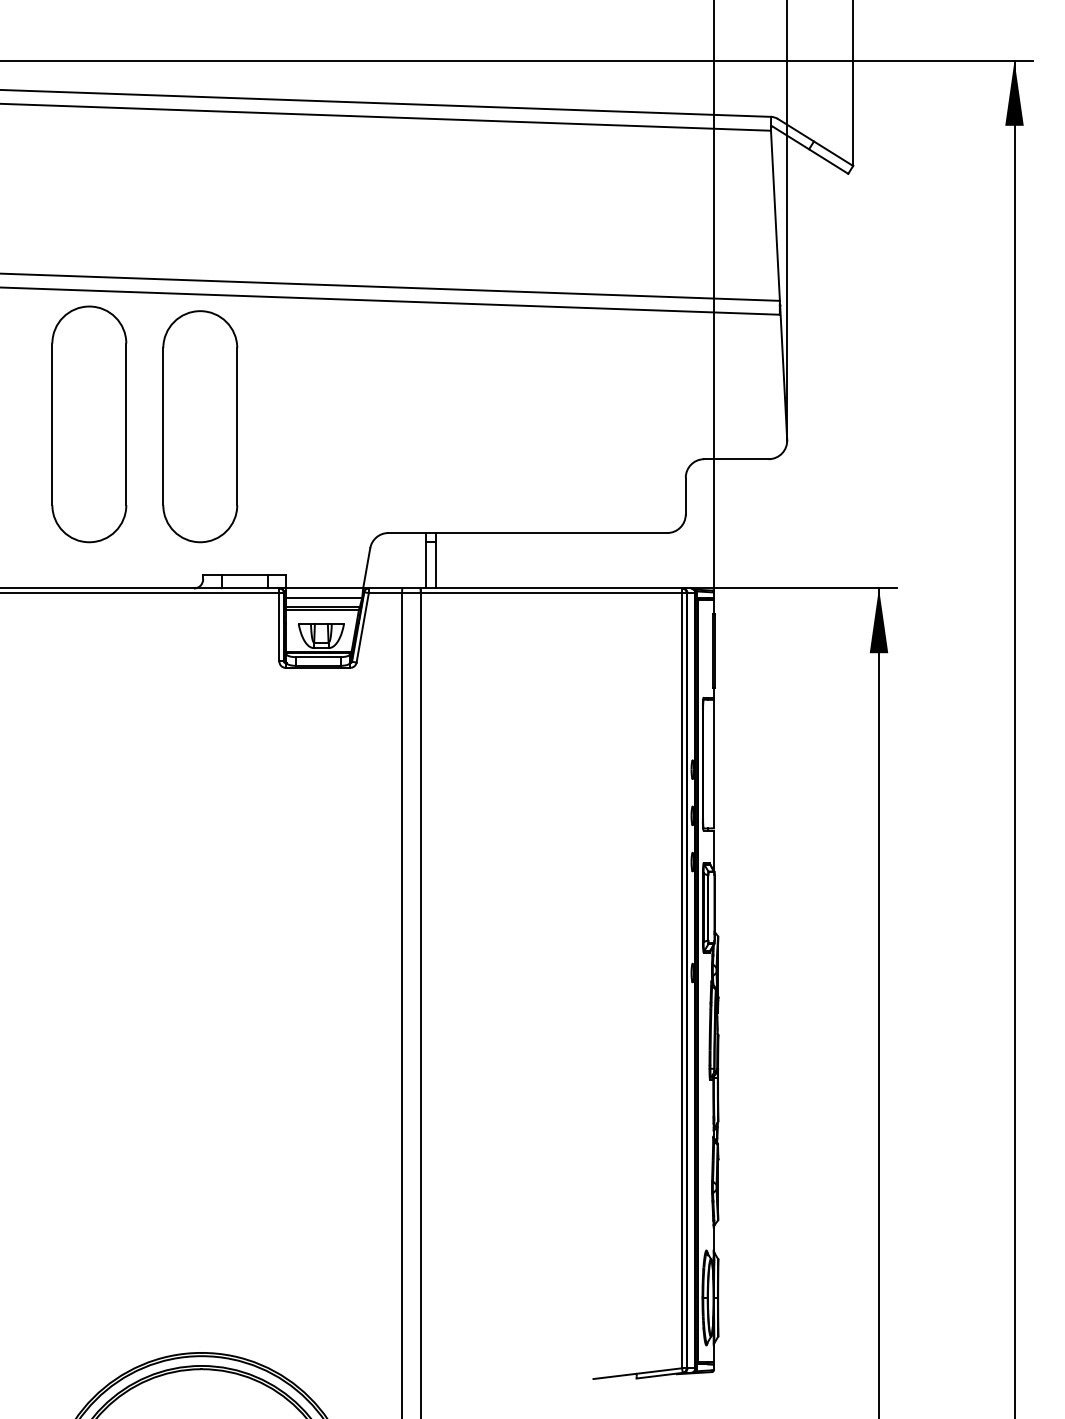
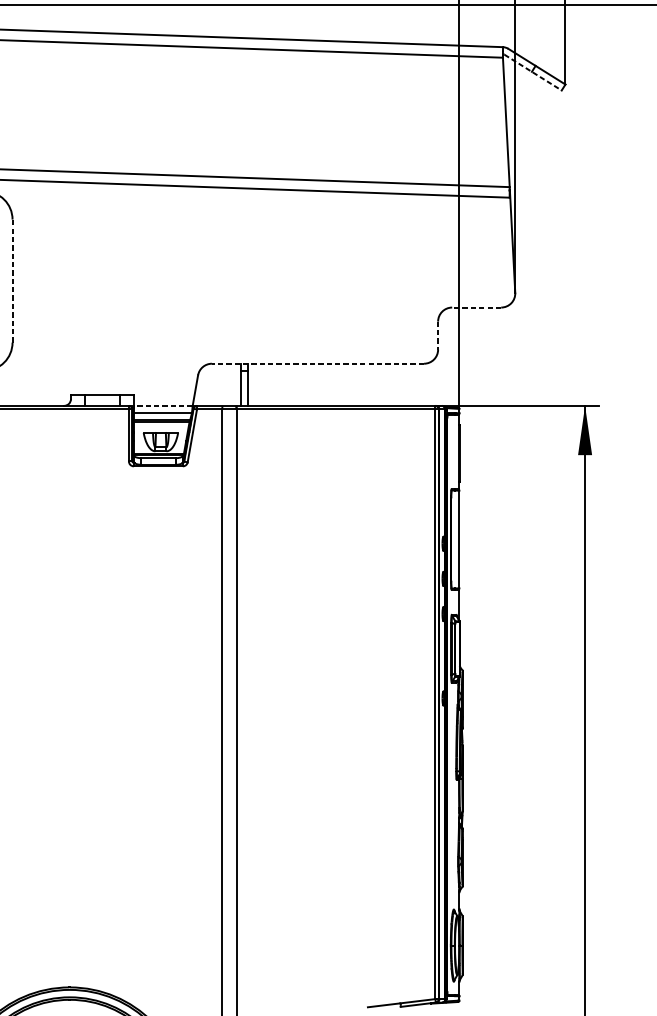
line: (811, 150) -> (533, 72), solid -> dashed
line: (126, 424) -> (12, 281), solid -> dashed
part: (200, 426) -> (68, 282), removed
line: (736, 459) -> (476, 307), solid -> dashed
line: (685, 496) -> (437, 335), solid -> dashed
line: (527, 533) -> (317, 364), solid -> dashed
line: (324, 588) -> (163, 405), solid -> dashed

